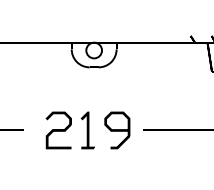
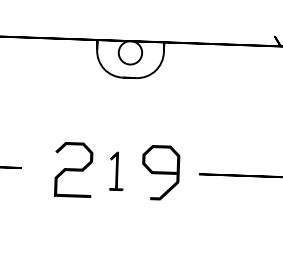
part: (87, 130) -> (116, 171), size x0.7

